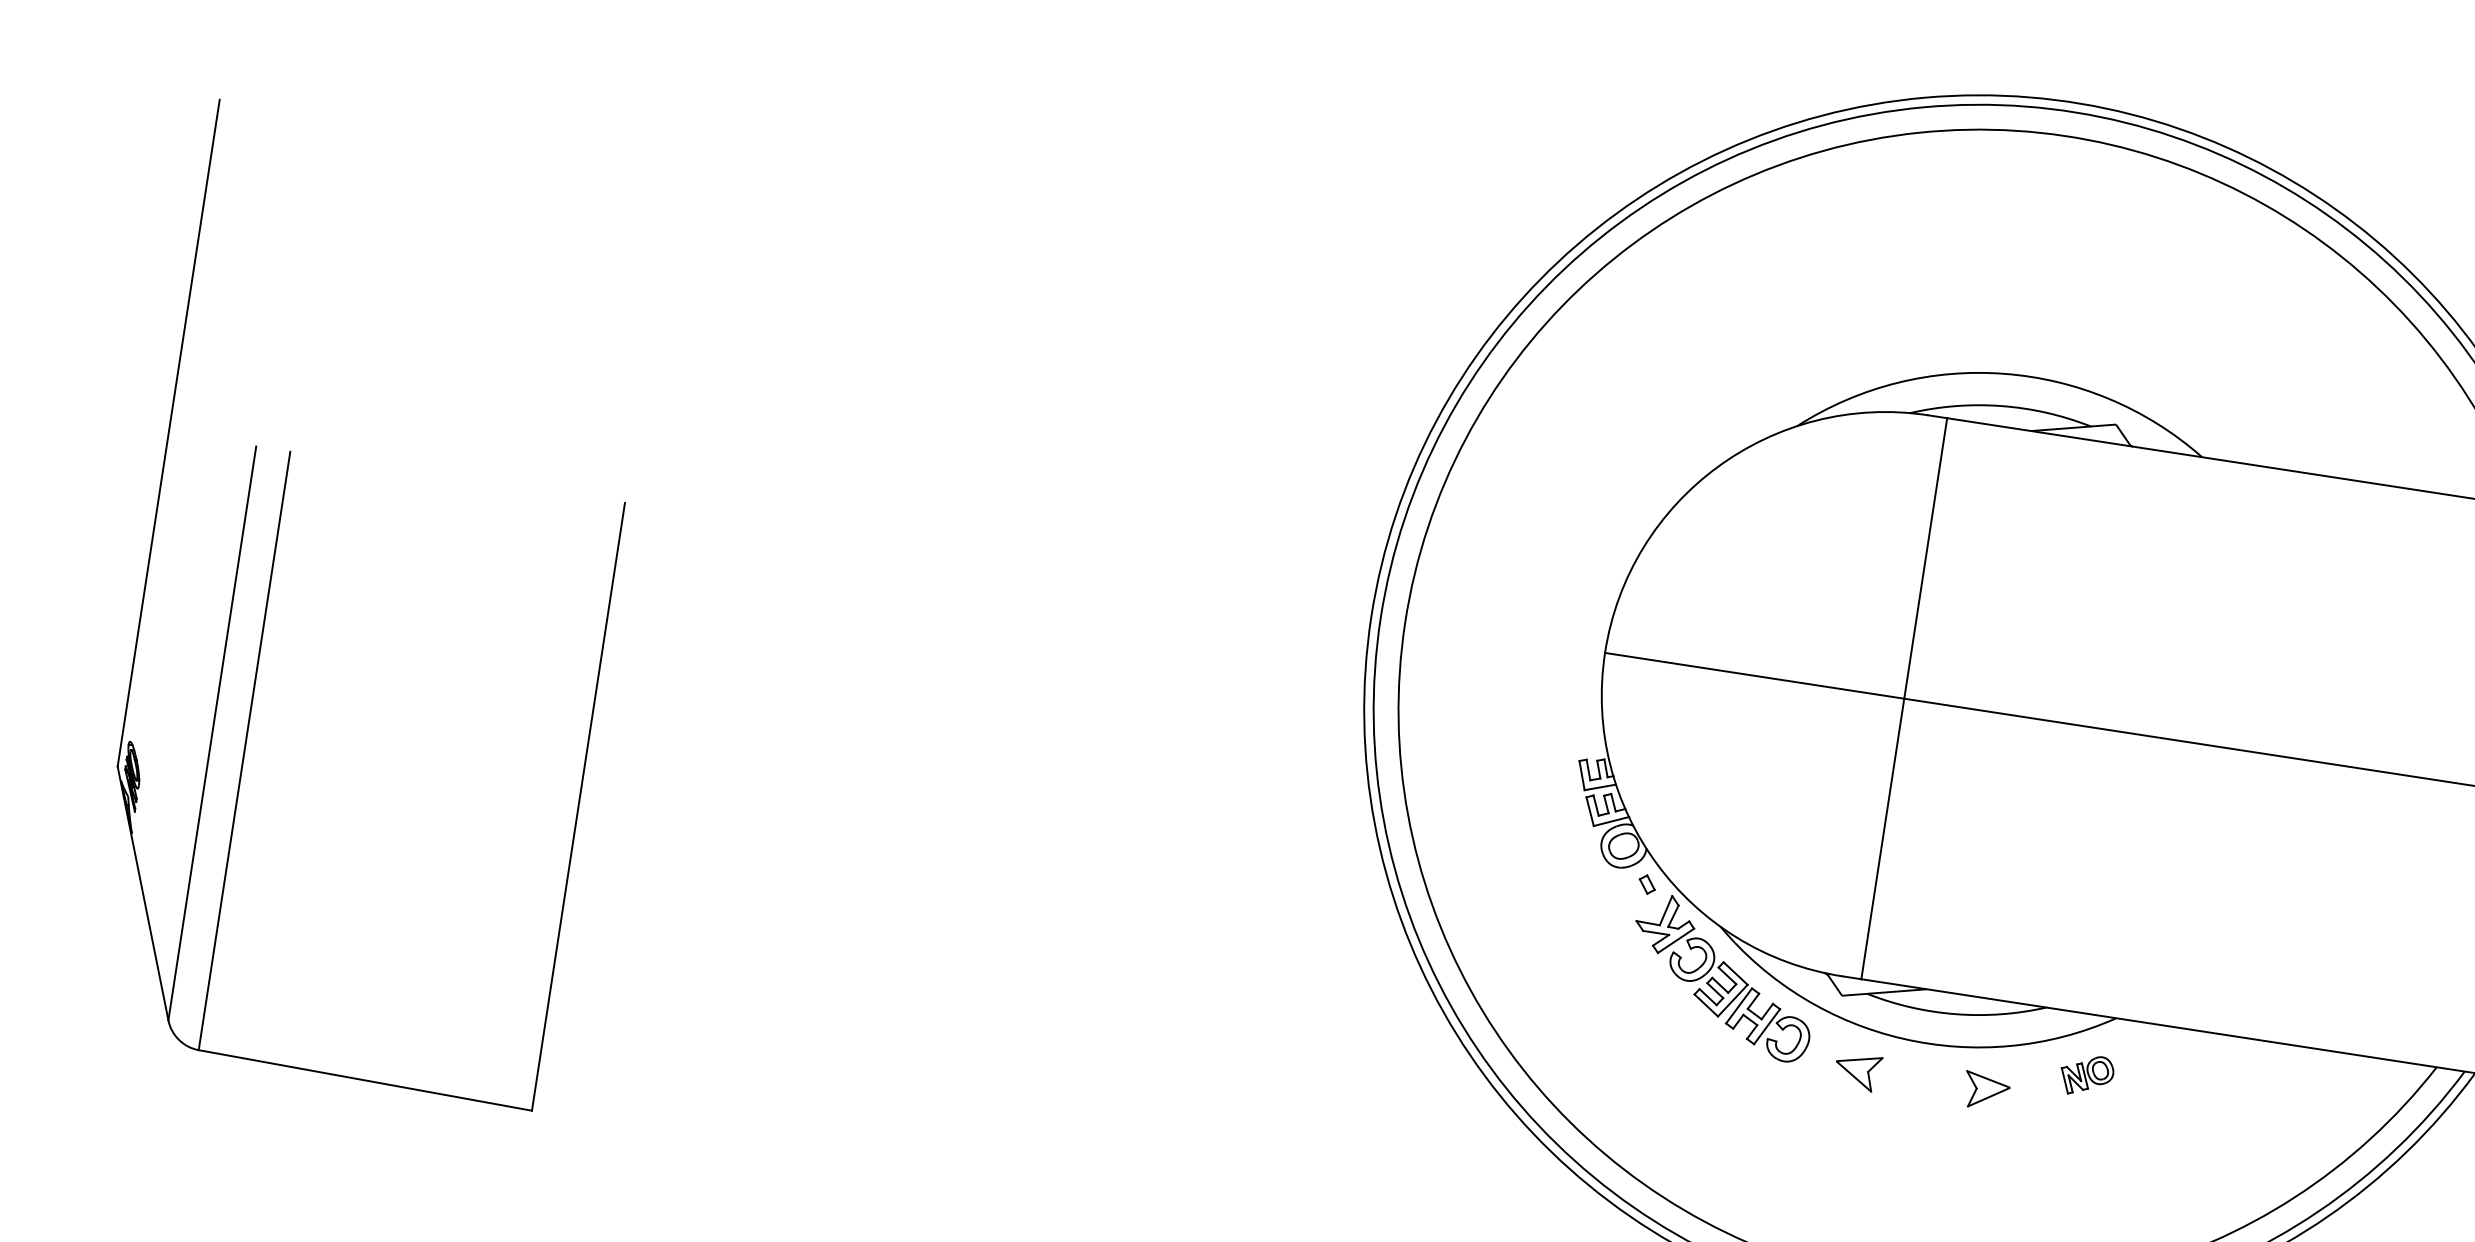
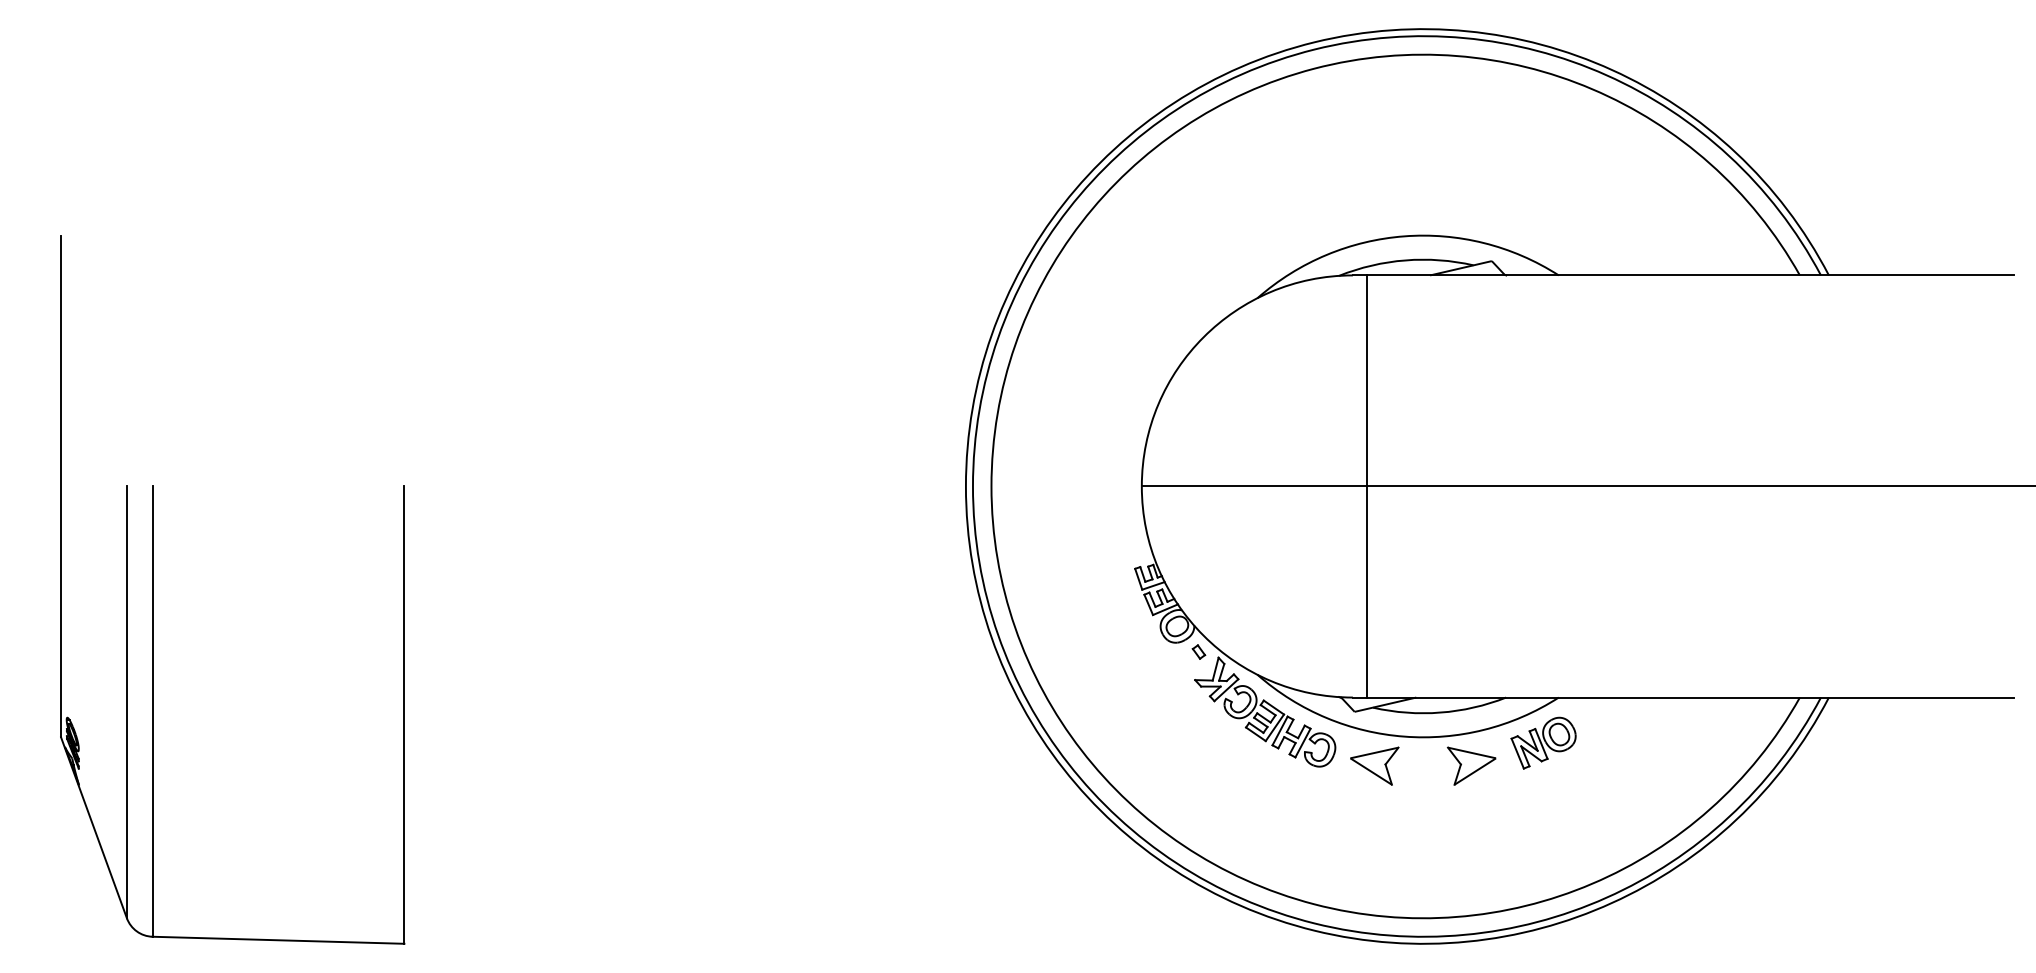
part: (1857, 1071) -> (1374, 765), size x1.43
part: (2086, 1074) -> (1543, 742), size x1.67
part: (1986, 1090) -> (1471, 765), size x1.43

